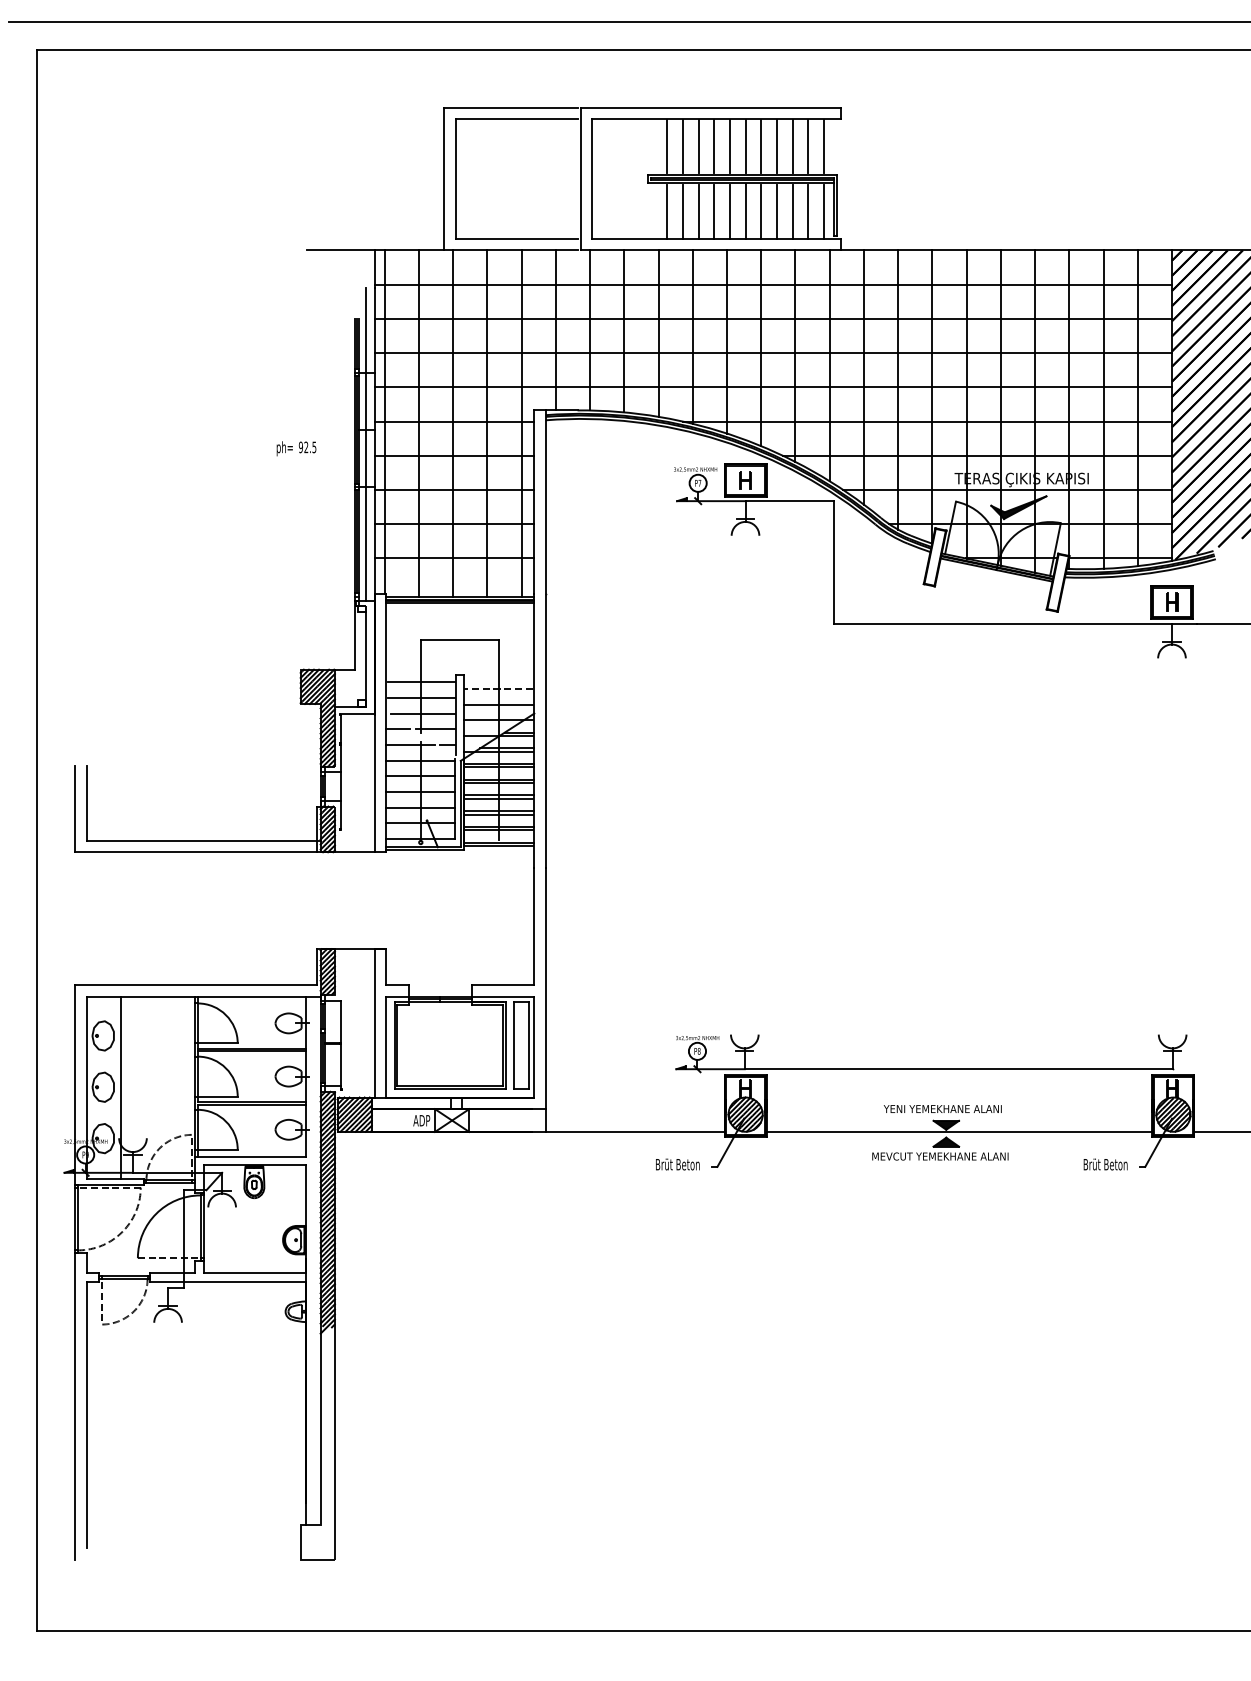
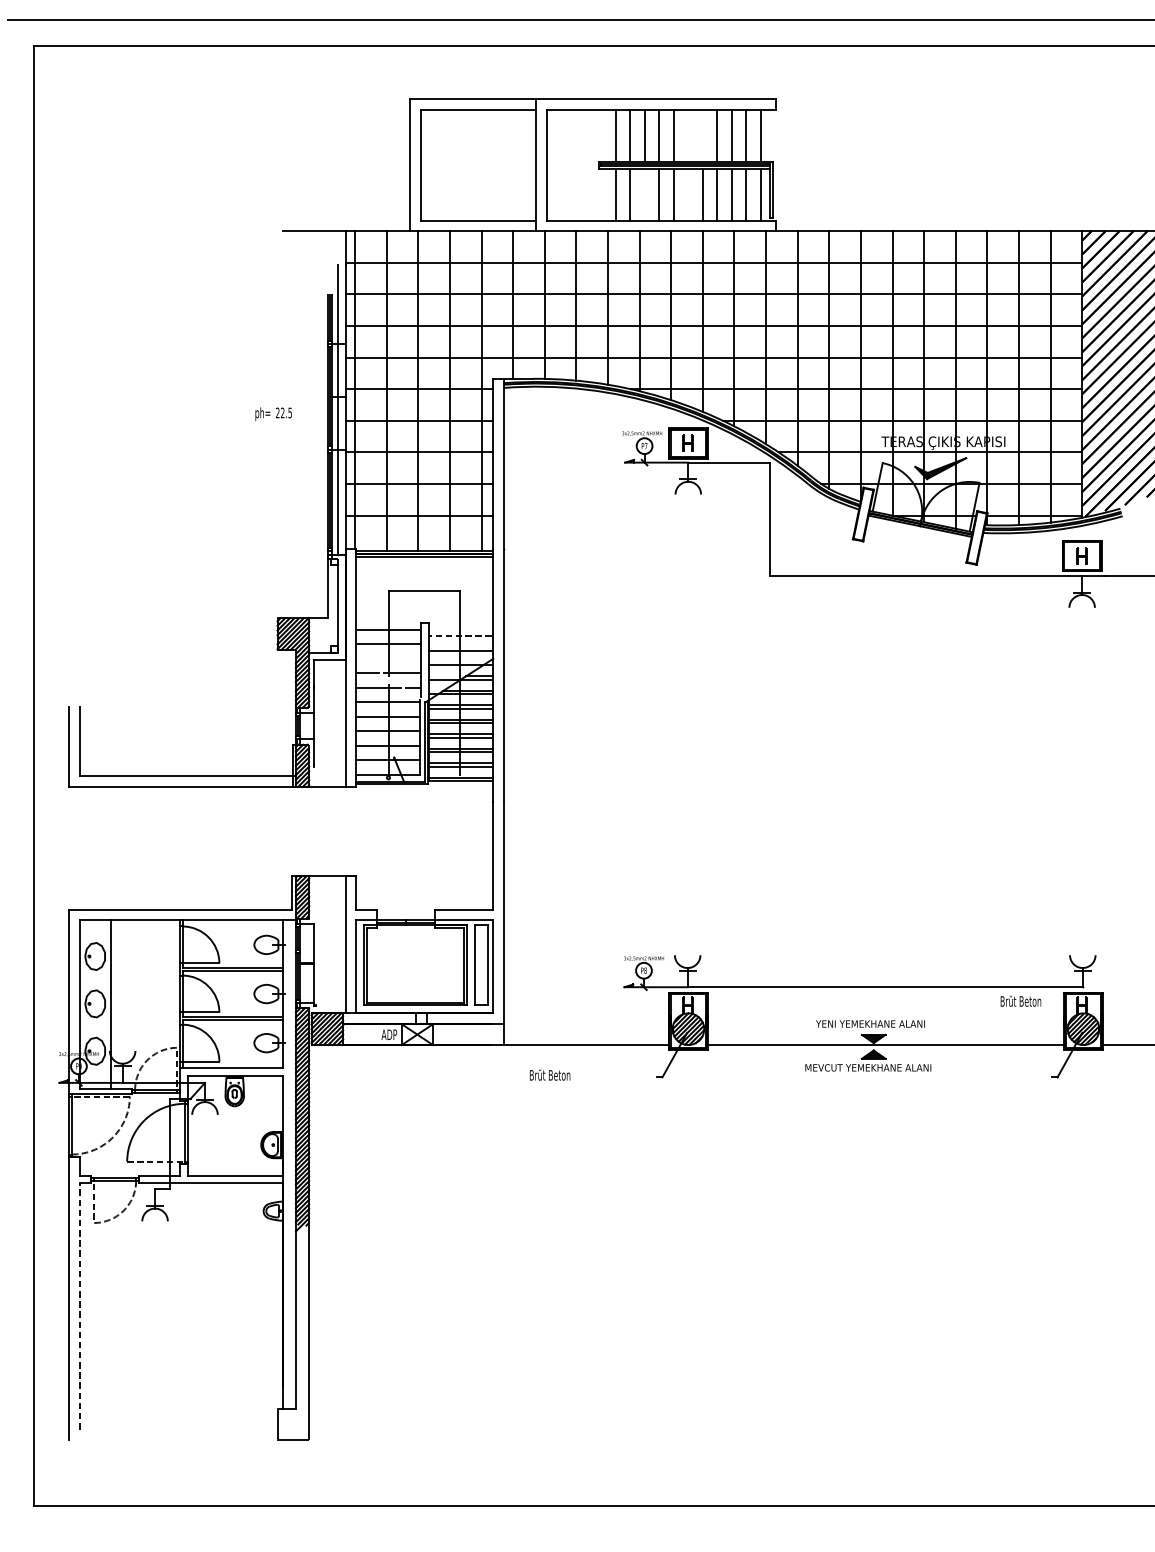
line: (745, 146) -> (688, 135), removed
line: (761, 146) -> (703, 135), removed
line: (698, 211) -> (644, 195), removed
line: (745, 211) -> (688, 195), removed
text: (300, 447) -> (277, 413), 92.5 -> 22.5
line: (423, 713) -> (390, 658), removed
text: (677, 1164) -> (549, 1075), moved
text: (1105, 1164) -> (1020, 1001), moved
line: (86, 1414) -> (79, 1306), solid -> dashed

